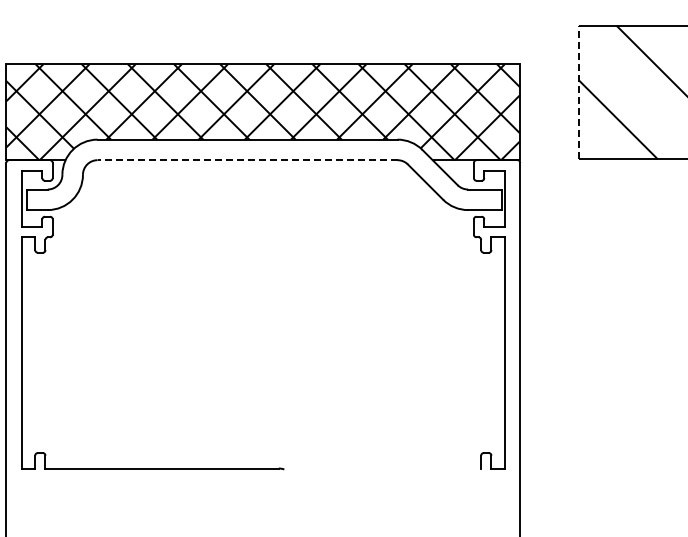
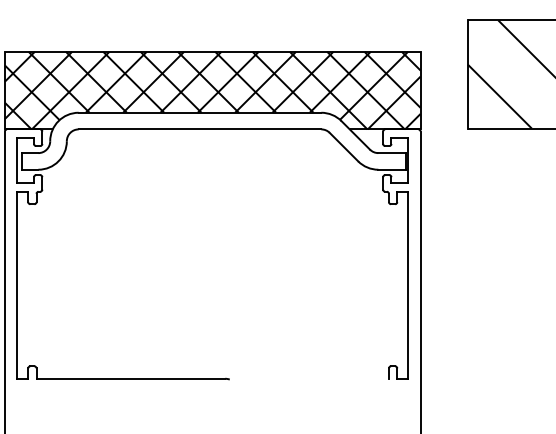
line: (578, 92) -> (467, 74), dashed -> solid
line: (247, 160) -> (199, 129), dashed -> solid

